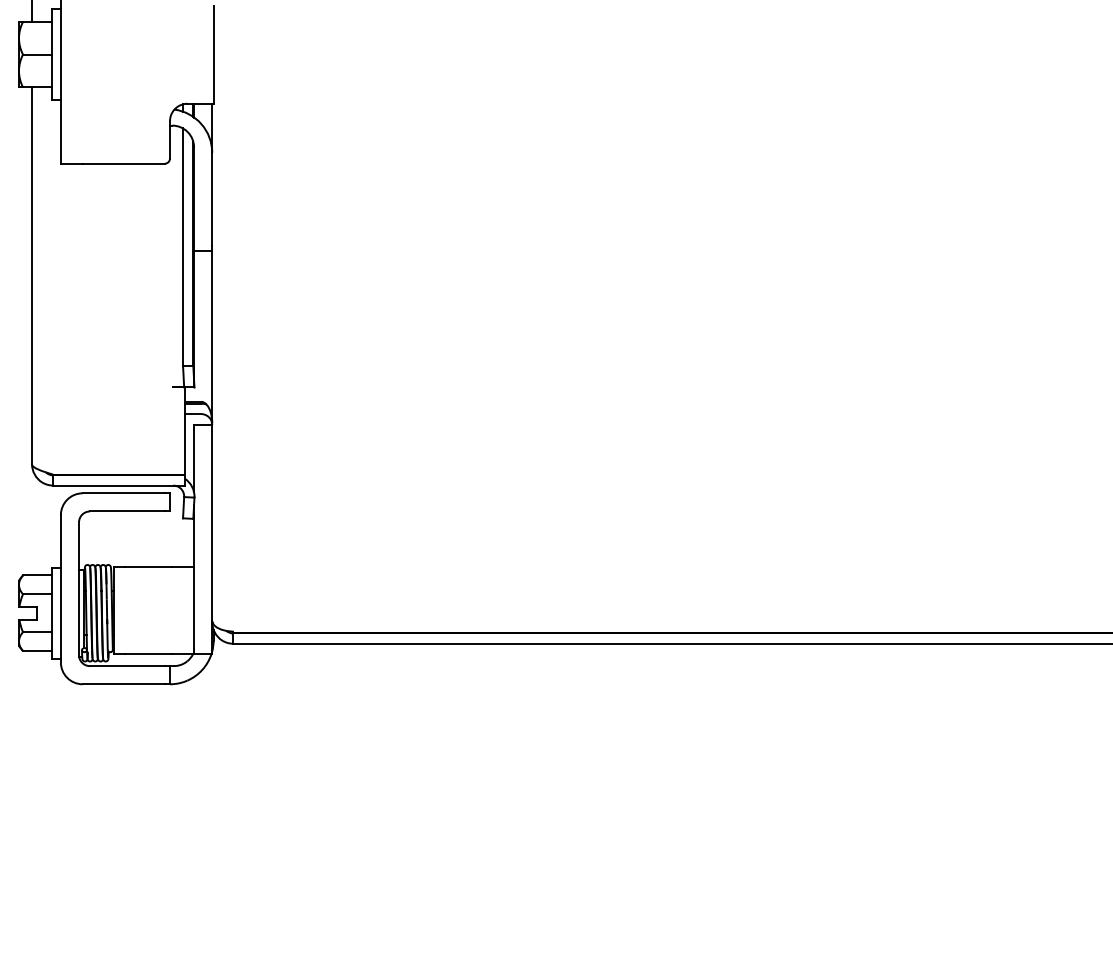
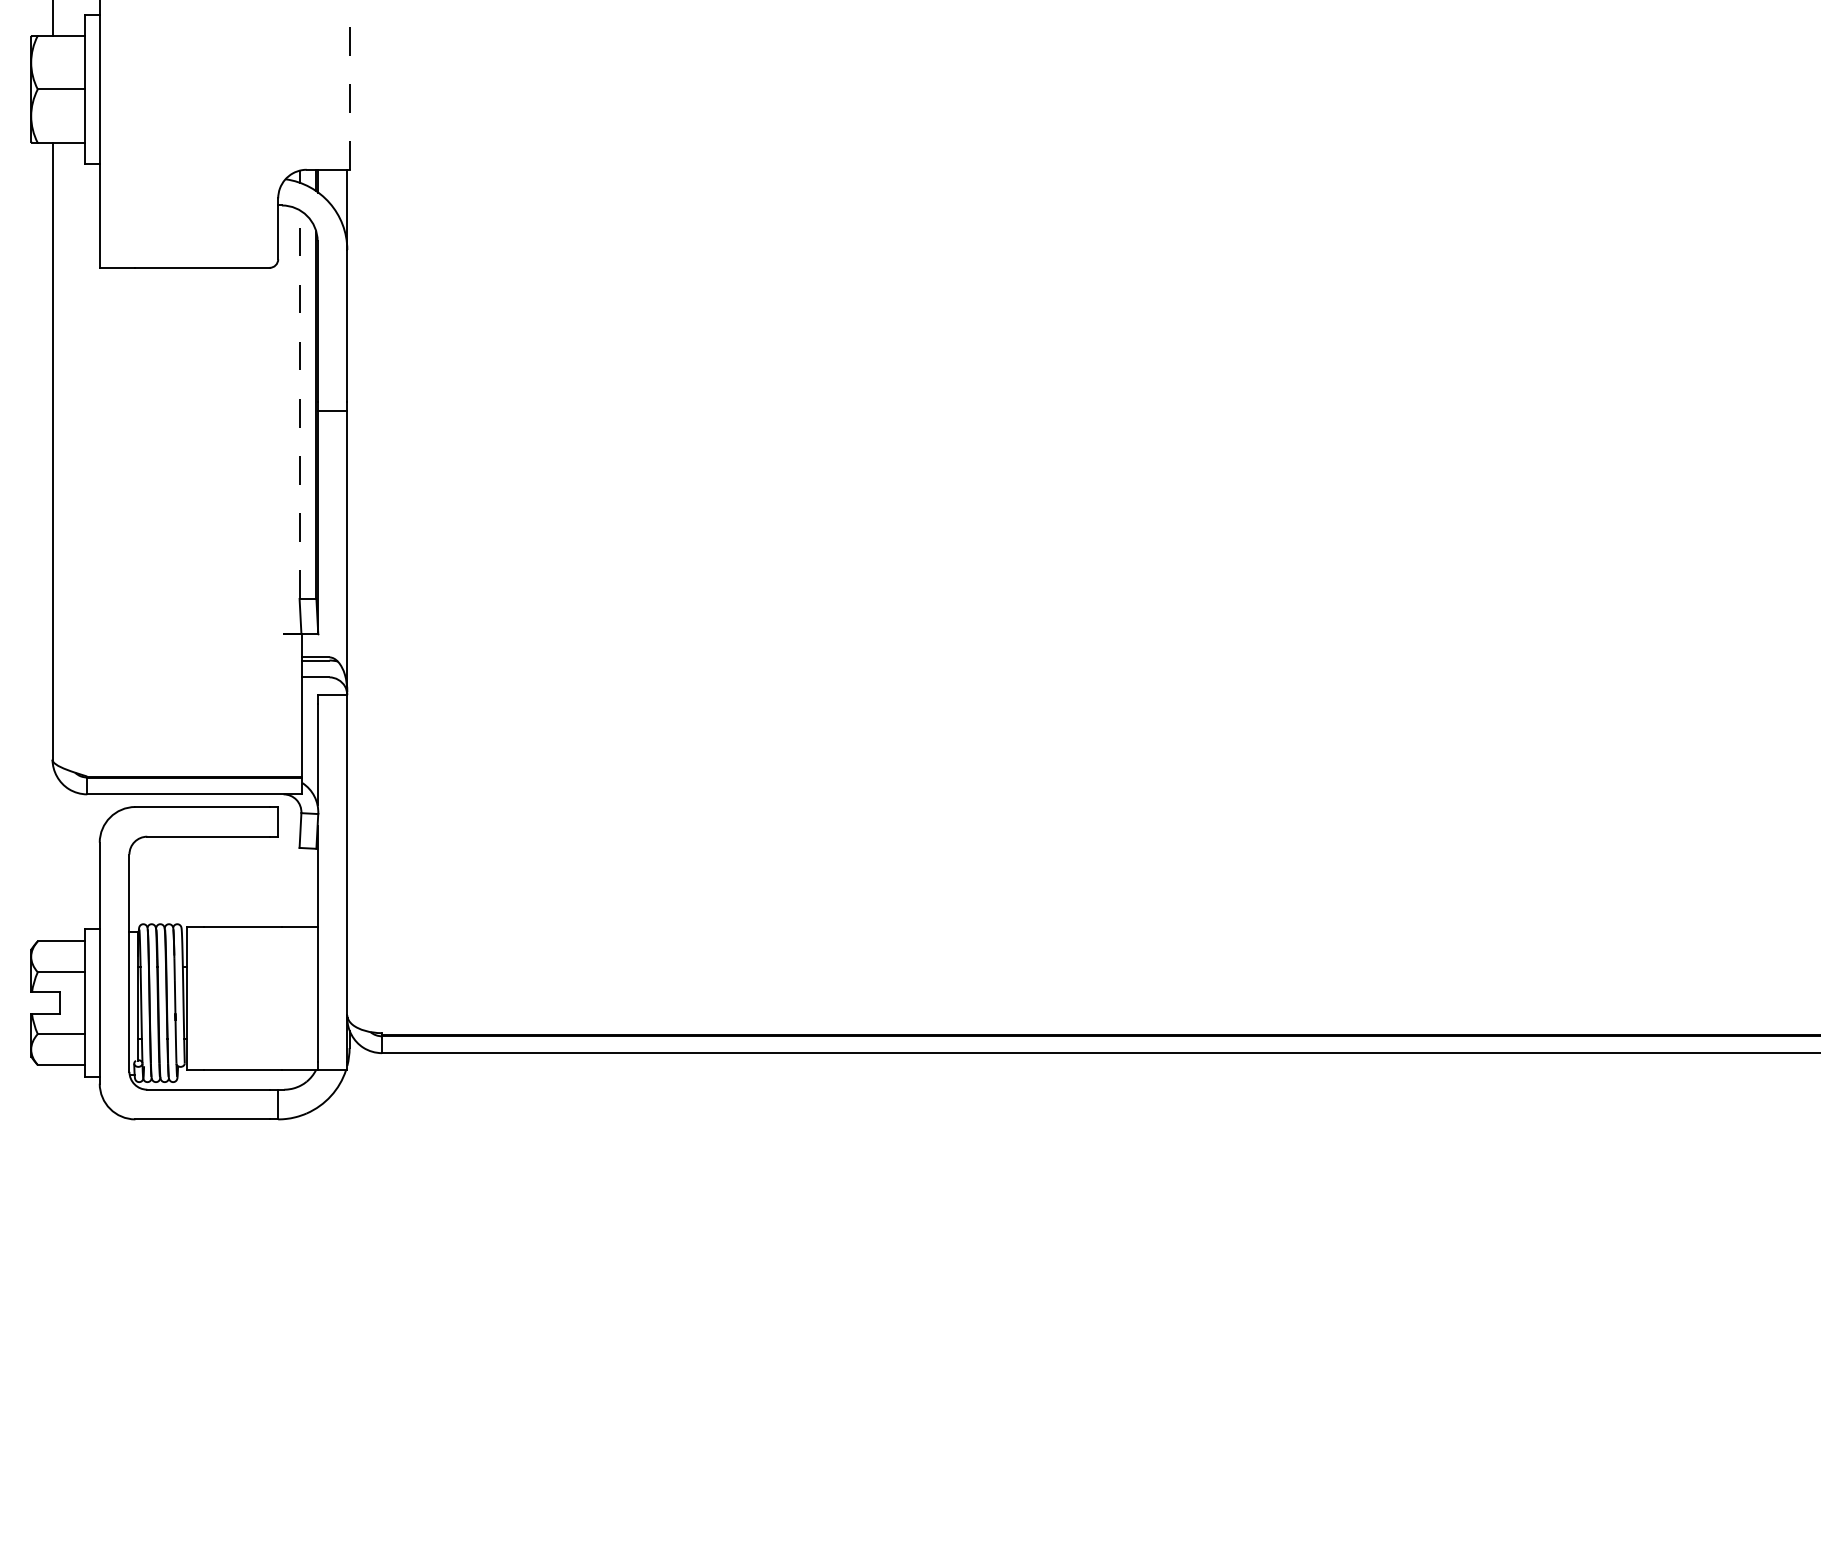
line: (213, 54) -> (349, 89), solid -> dashed
line: (183, 247) -> (300, 404), solid -> dashed

